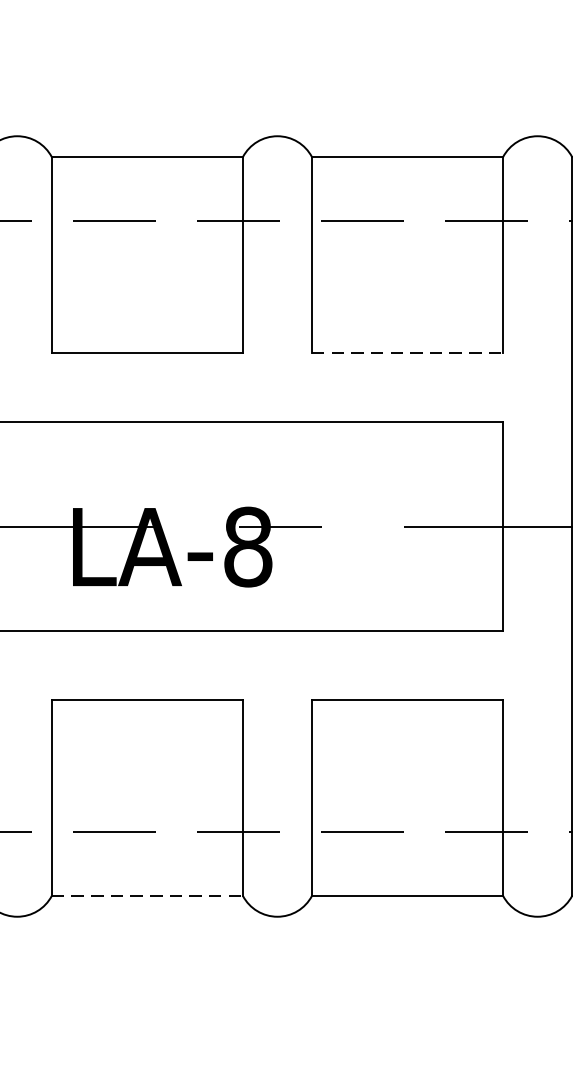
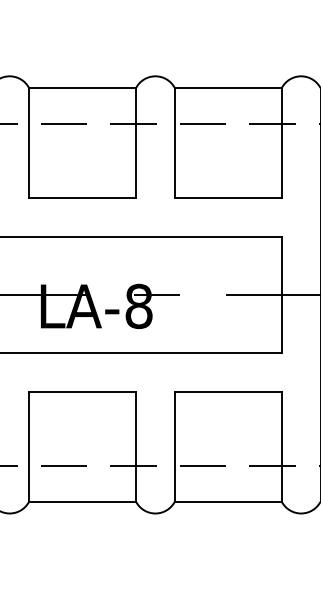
line: (407, 352) -> (228, 197), dashed -> solid
line: (147, 895) -> (82, 501), dashed -> solid

